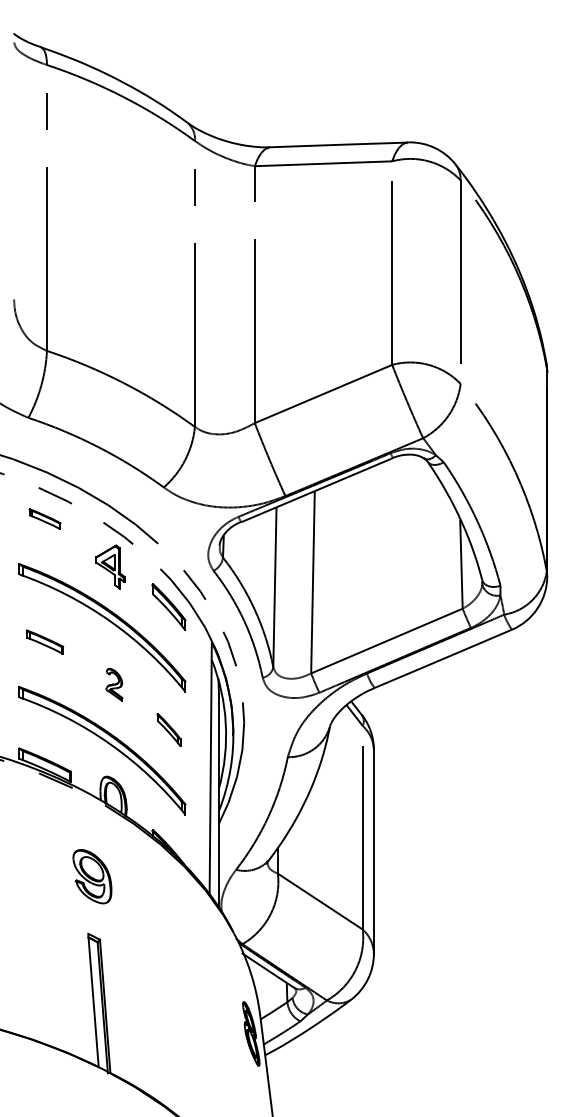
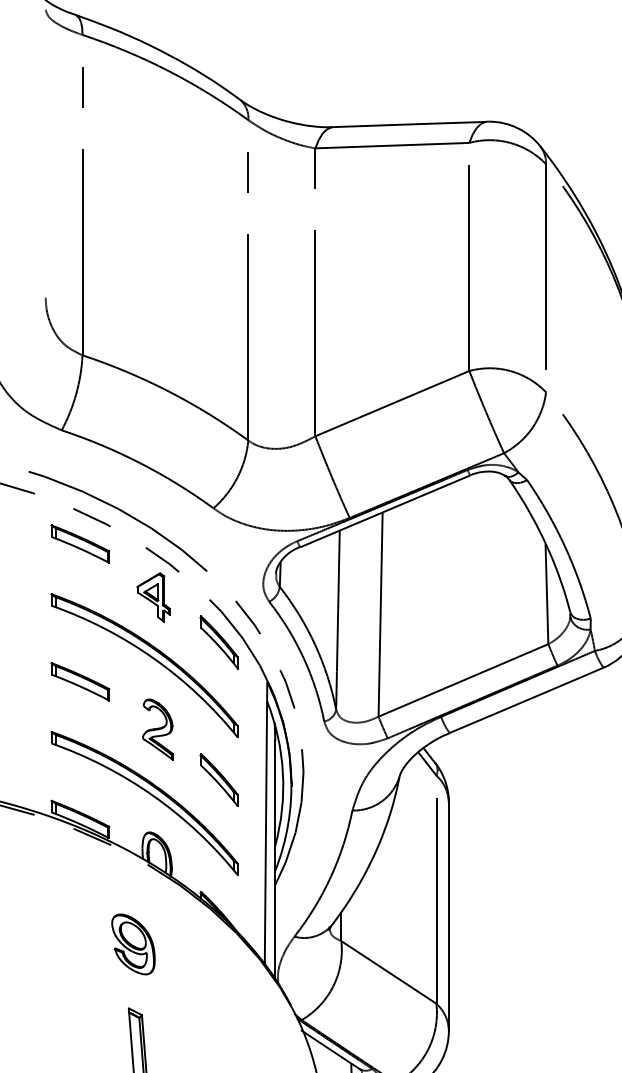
part: (44, 518) -> (79, 543), size x1.67
part: (44, 641) -> (79, 680), size x1.43
part: (114, 684) -> (158, 729), size x1.67
part: (168, 729) -> (218, 779), size x1.43

